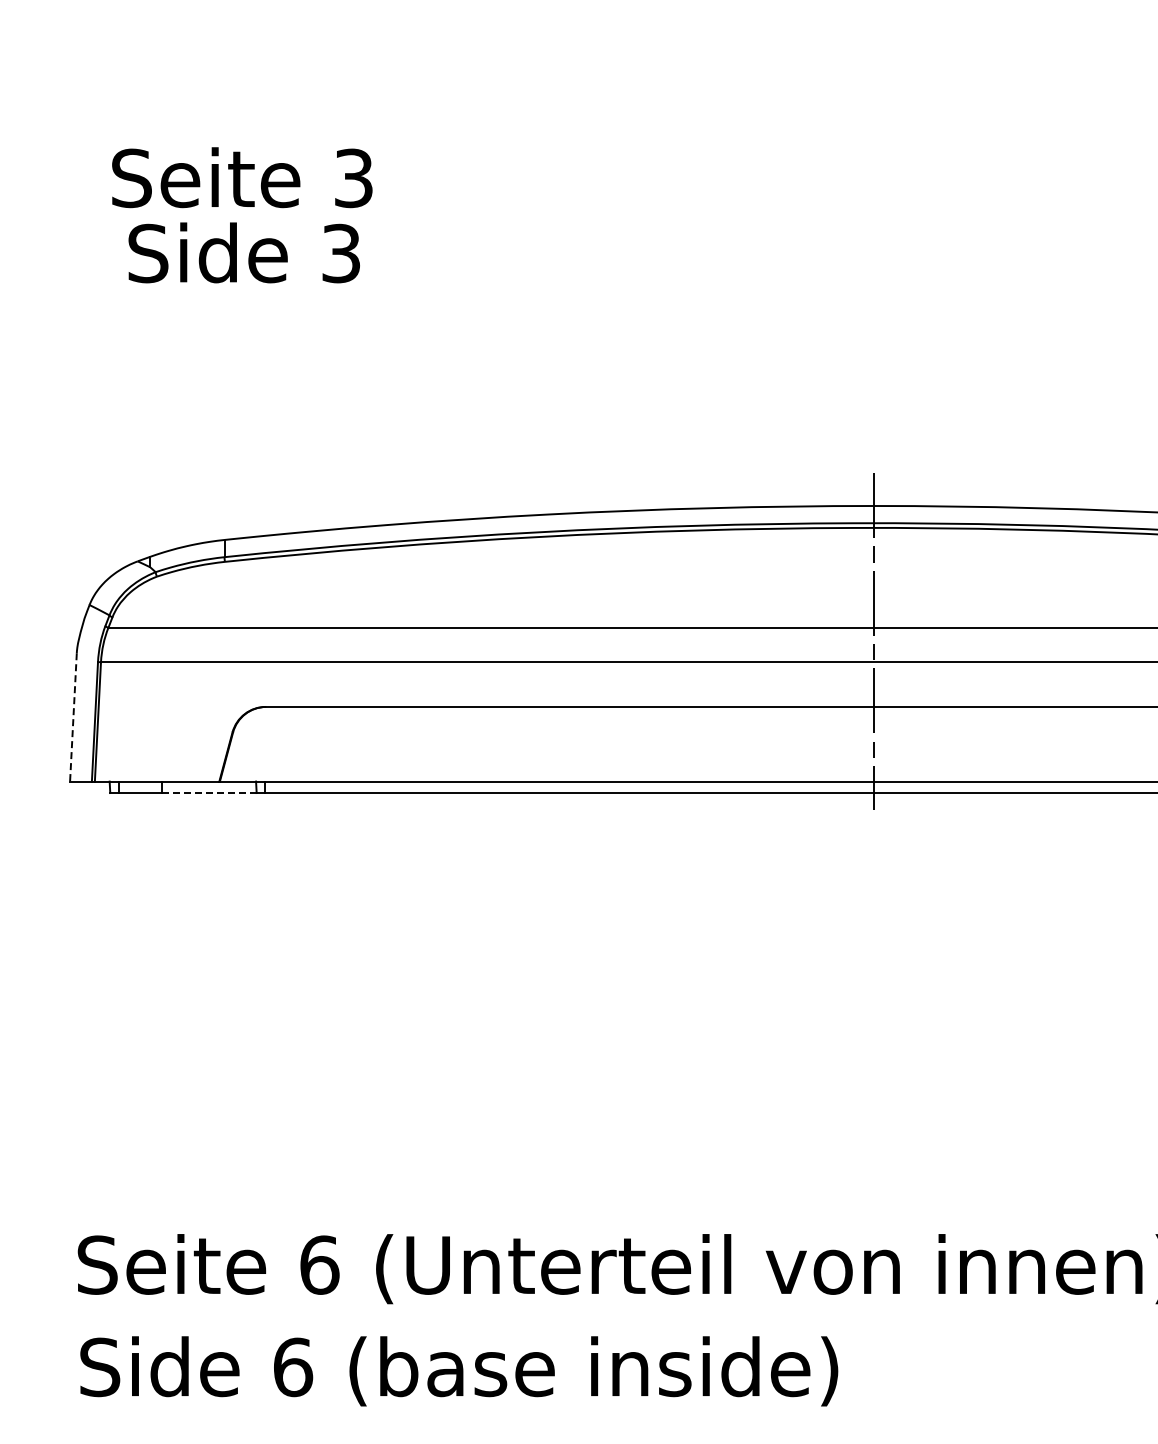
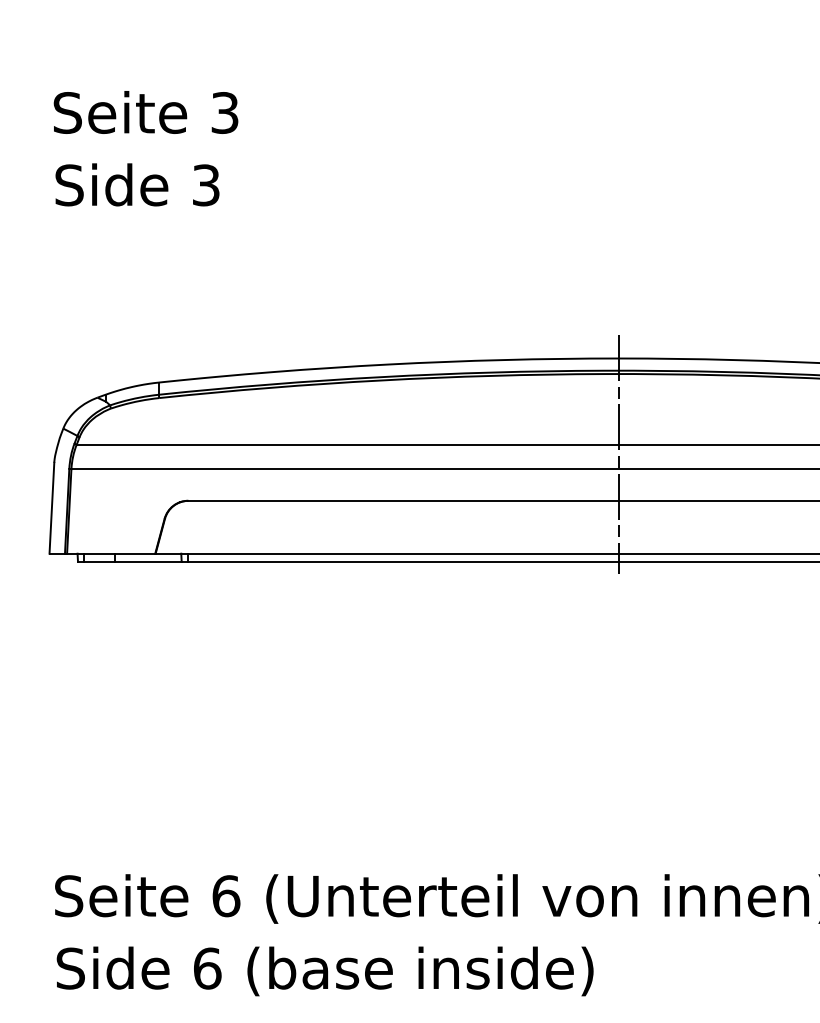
text: (242, 177) -> (146, 112), moved
text: (243, 252) -> (136, 184), moved
line: (73, 717) -> (51, 508), dashed -> solid
line: (208, 793) -> (147, 562), dashed -> solid

